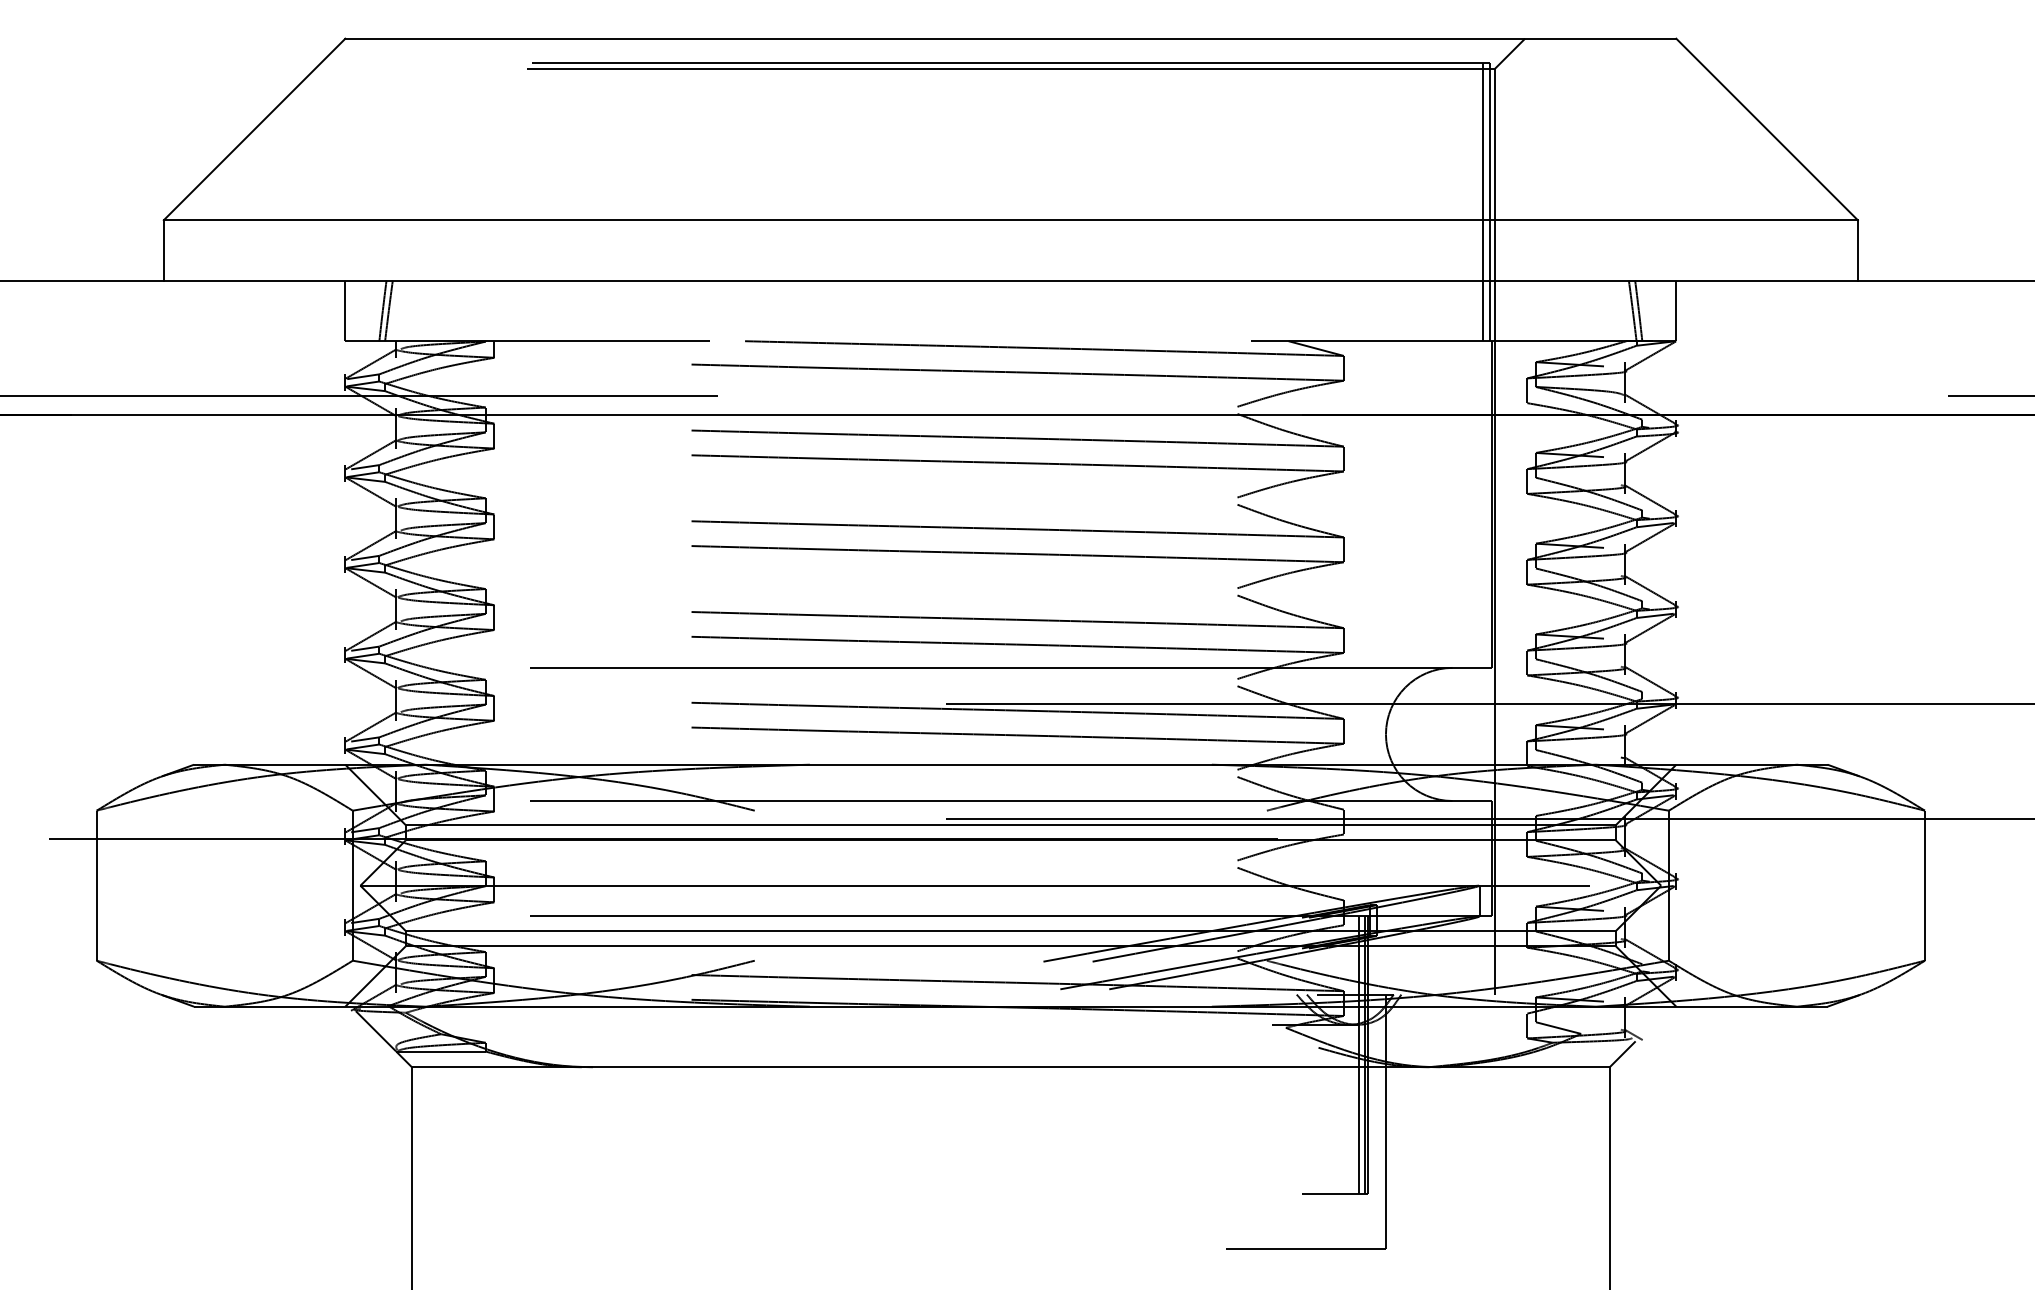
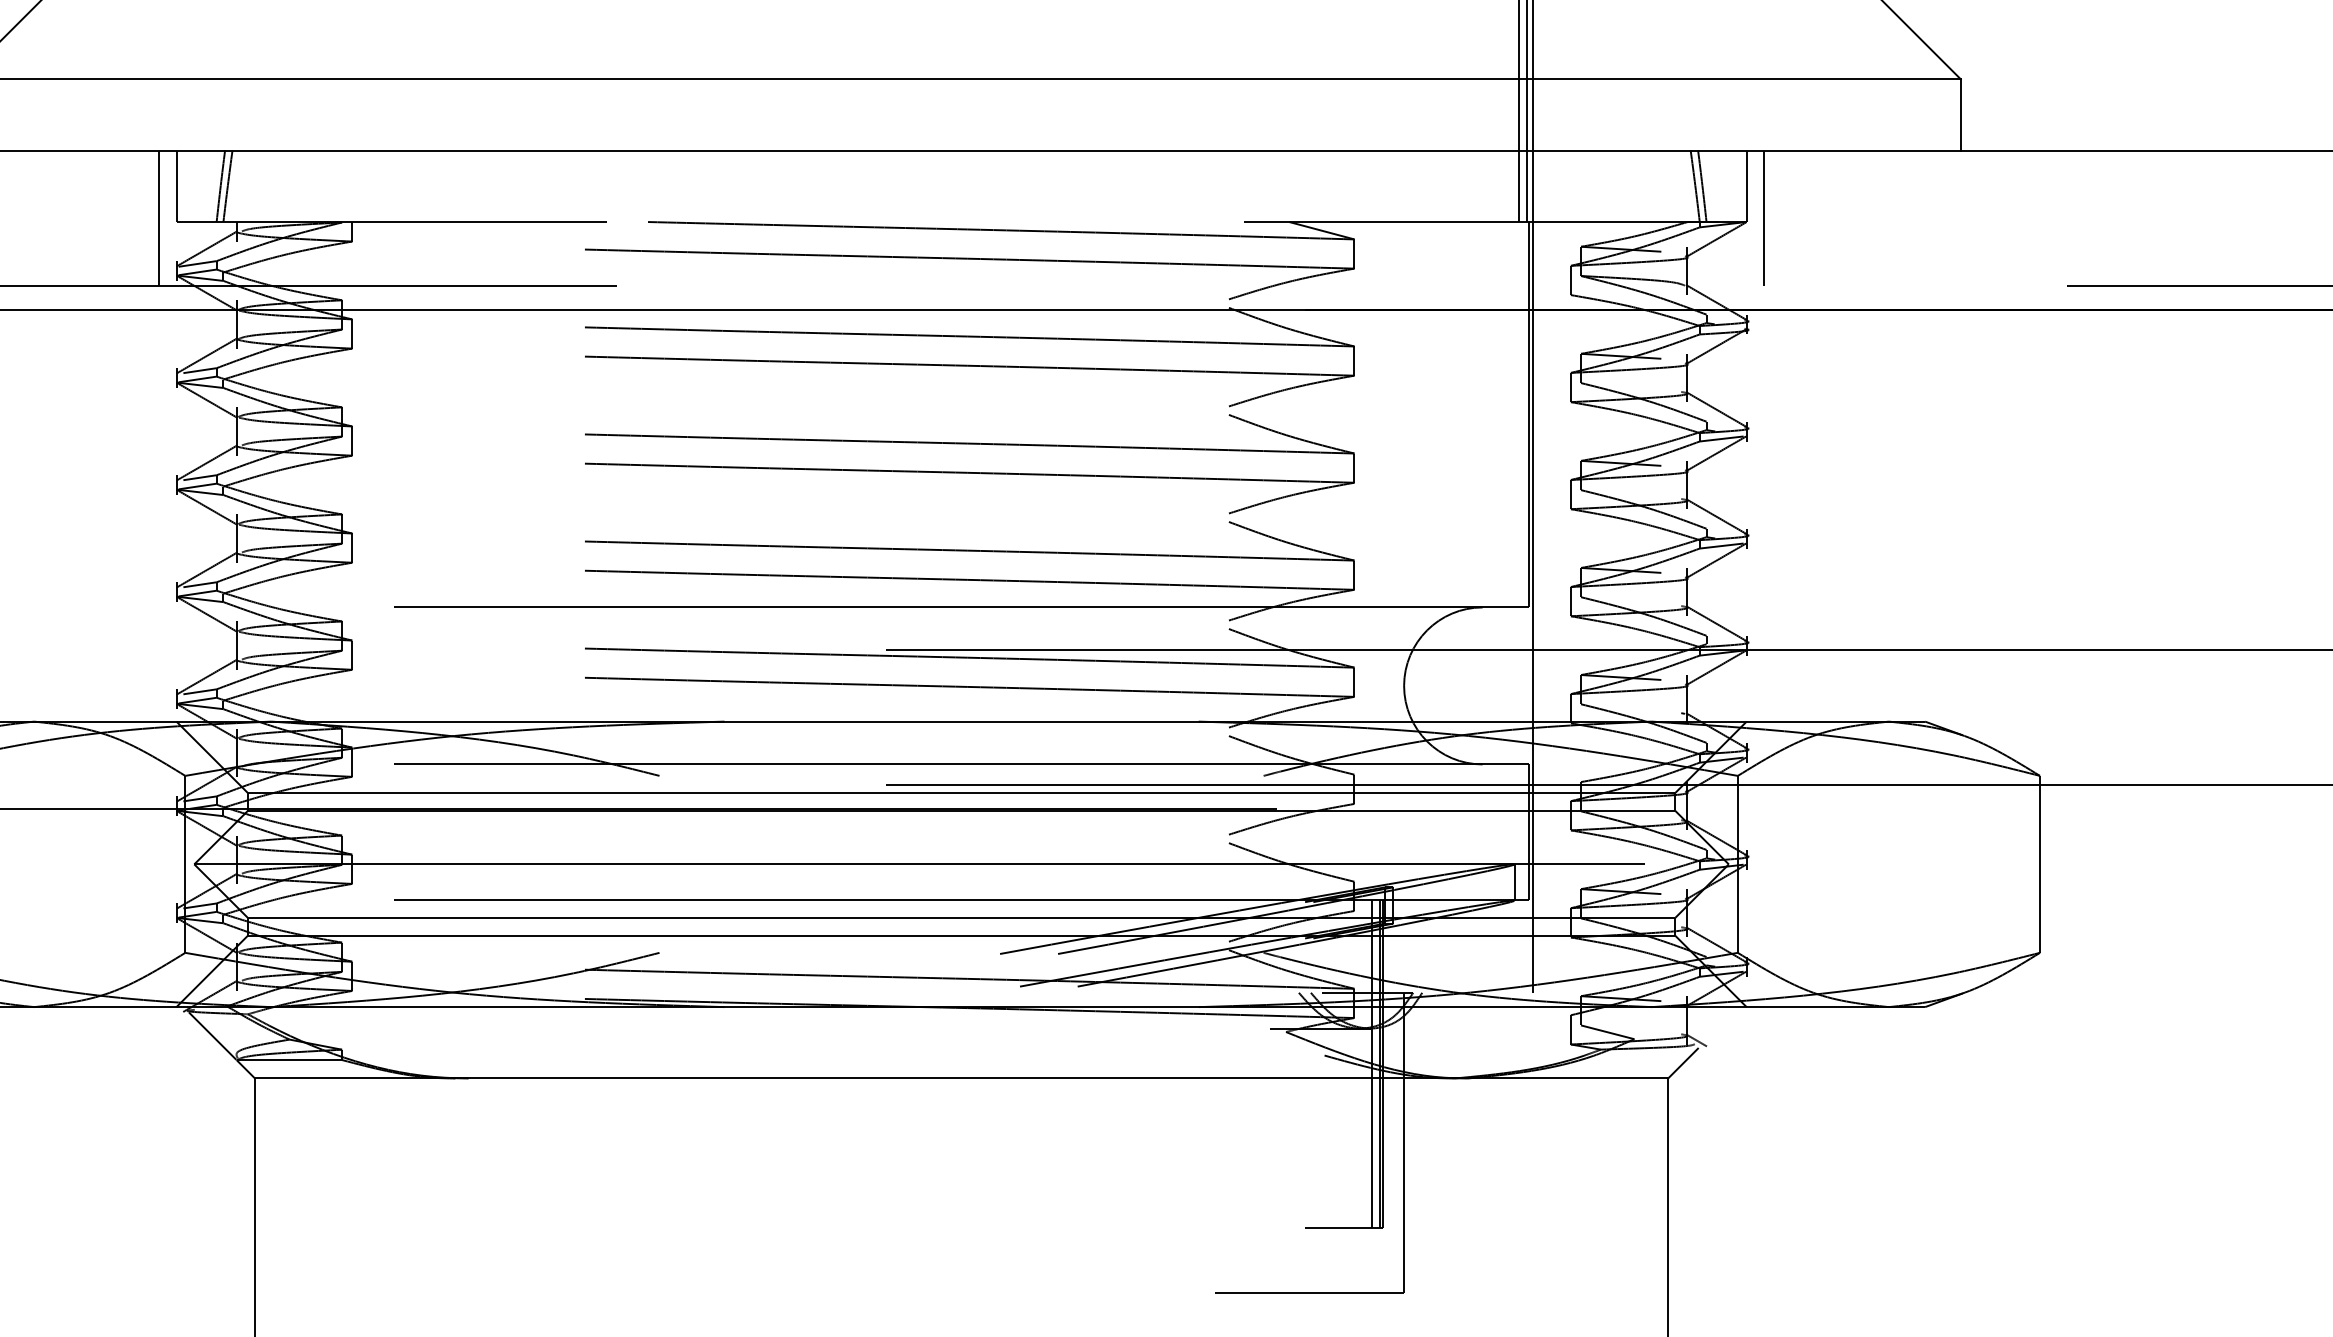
line: (330, 337) -> (158, 217), added
line: (1690, 337) -> (1763, 217), added

